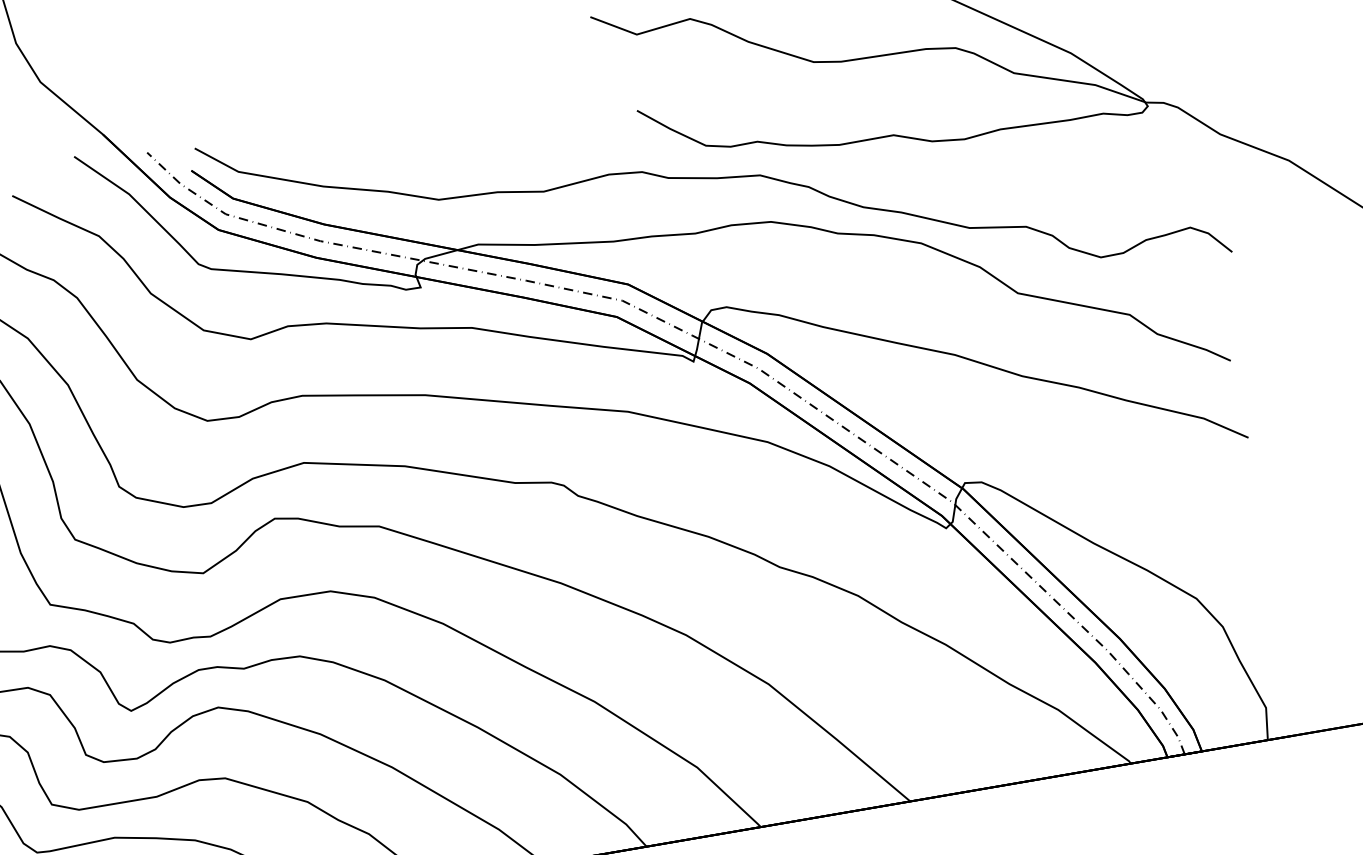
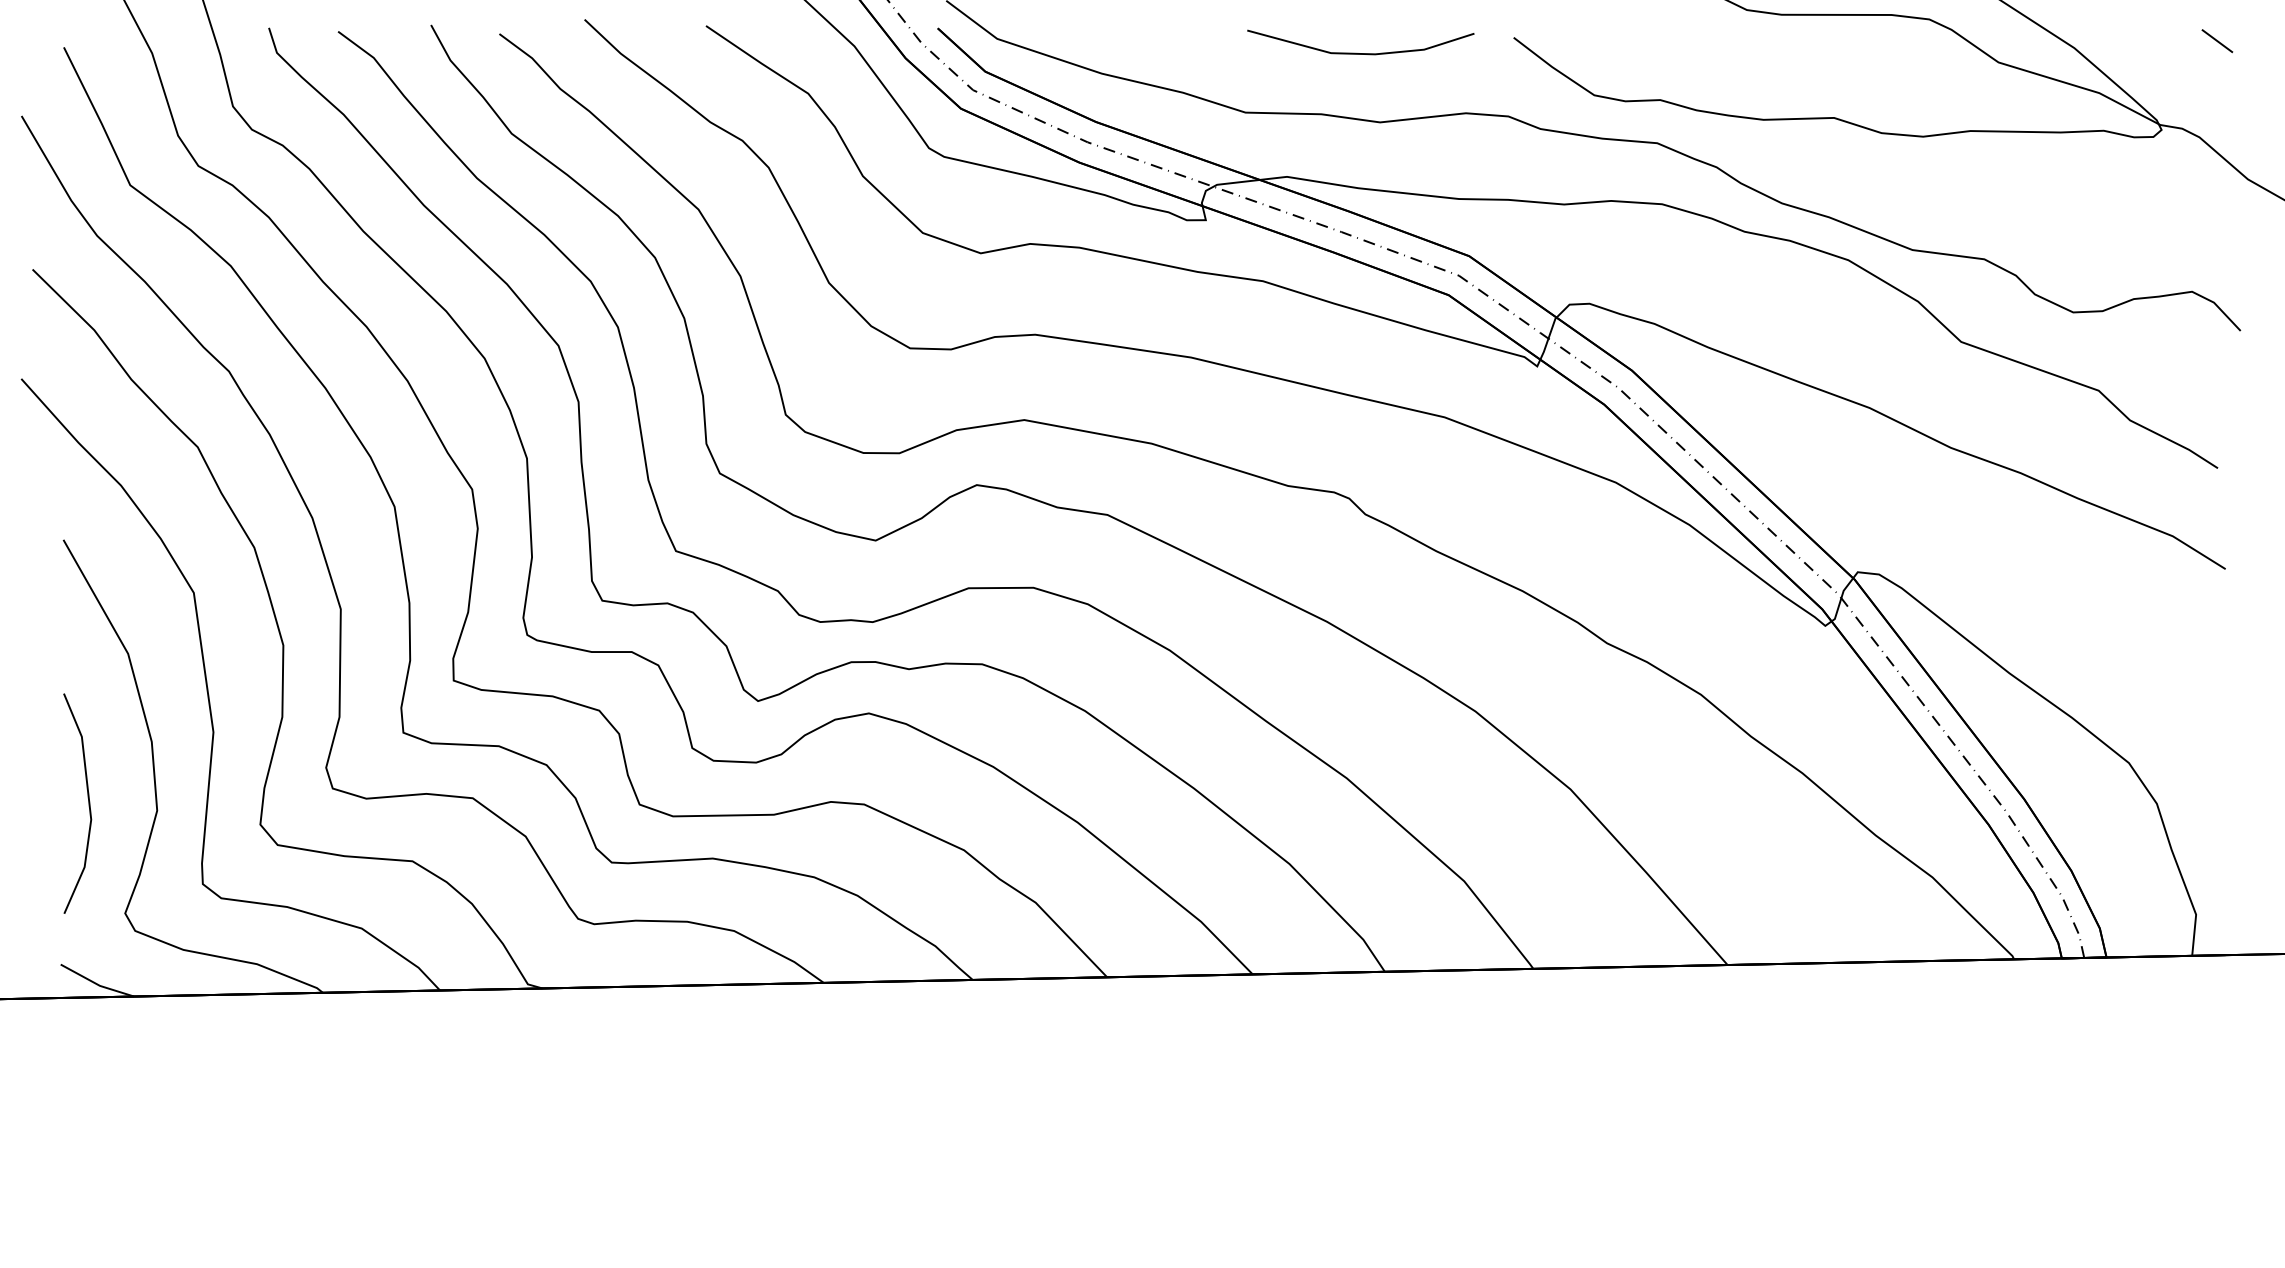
line: (1180, 31) -> (2217, 41), added
line: (517, 140) -> (1356, 52), added

